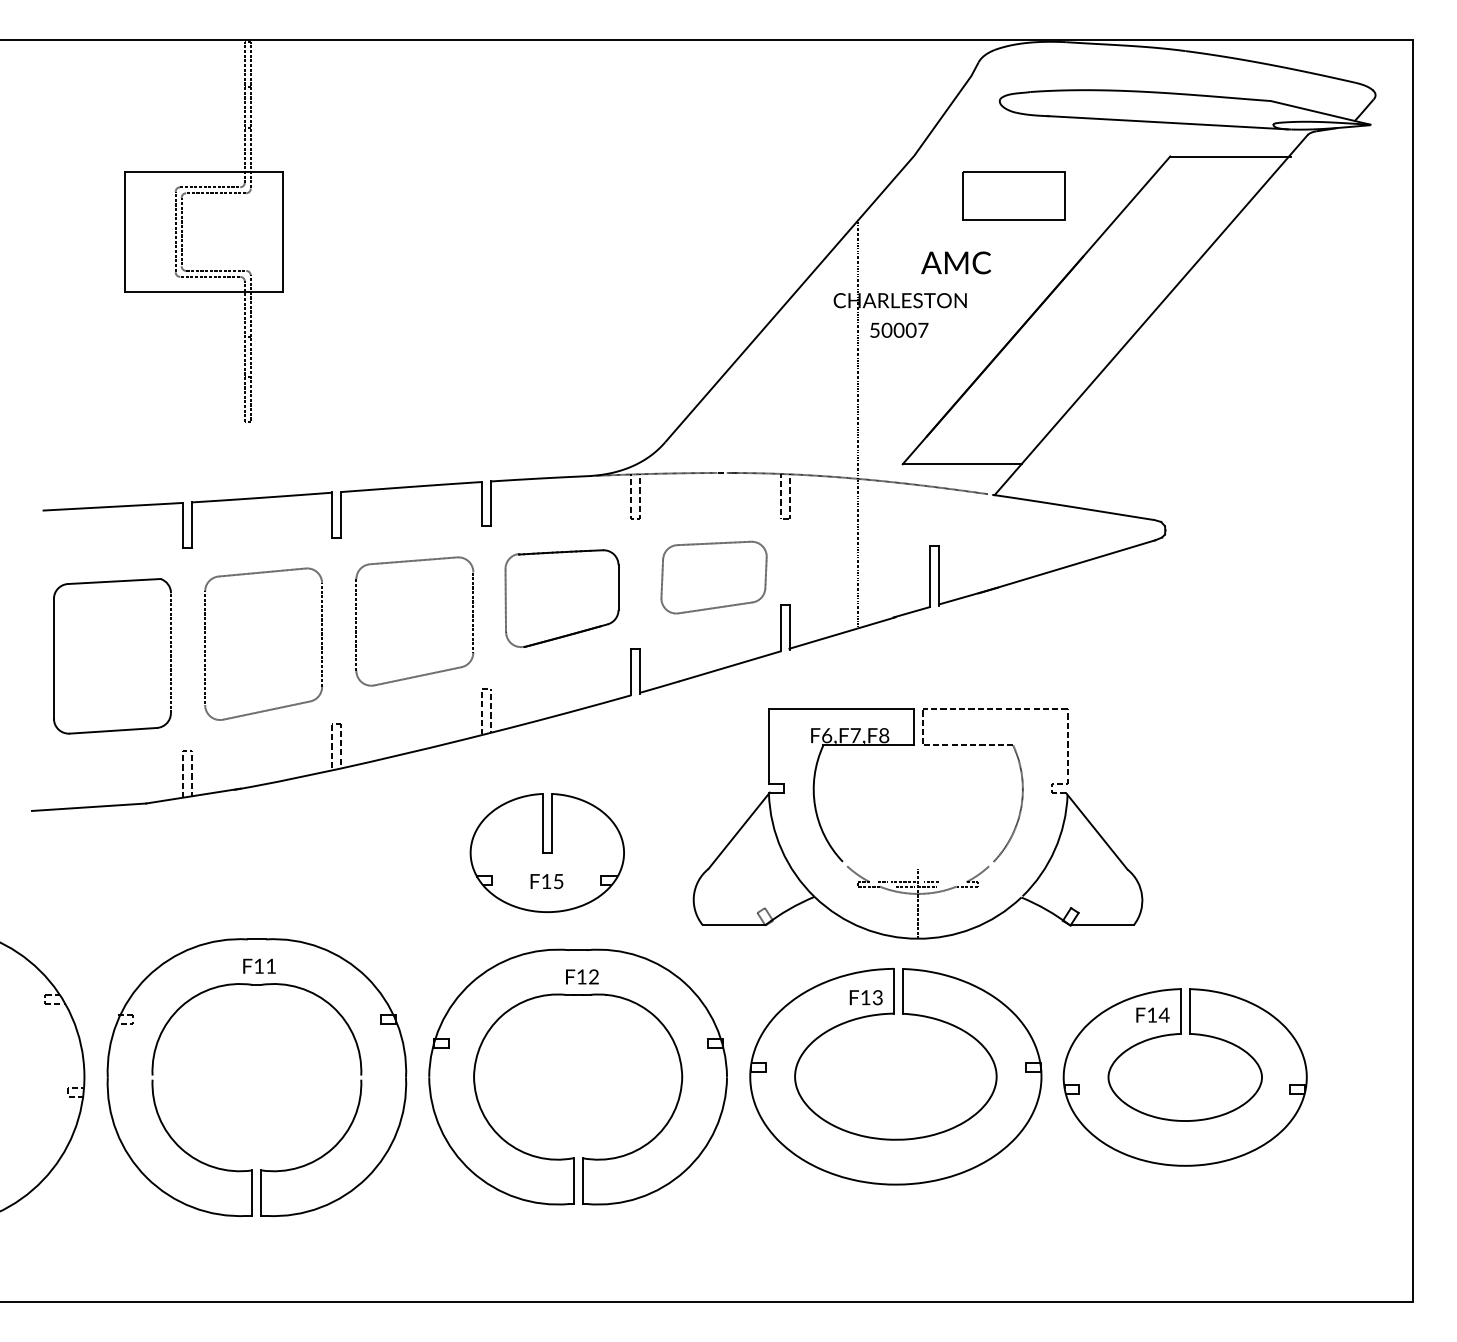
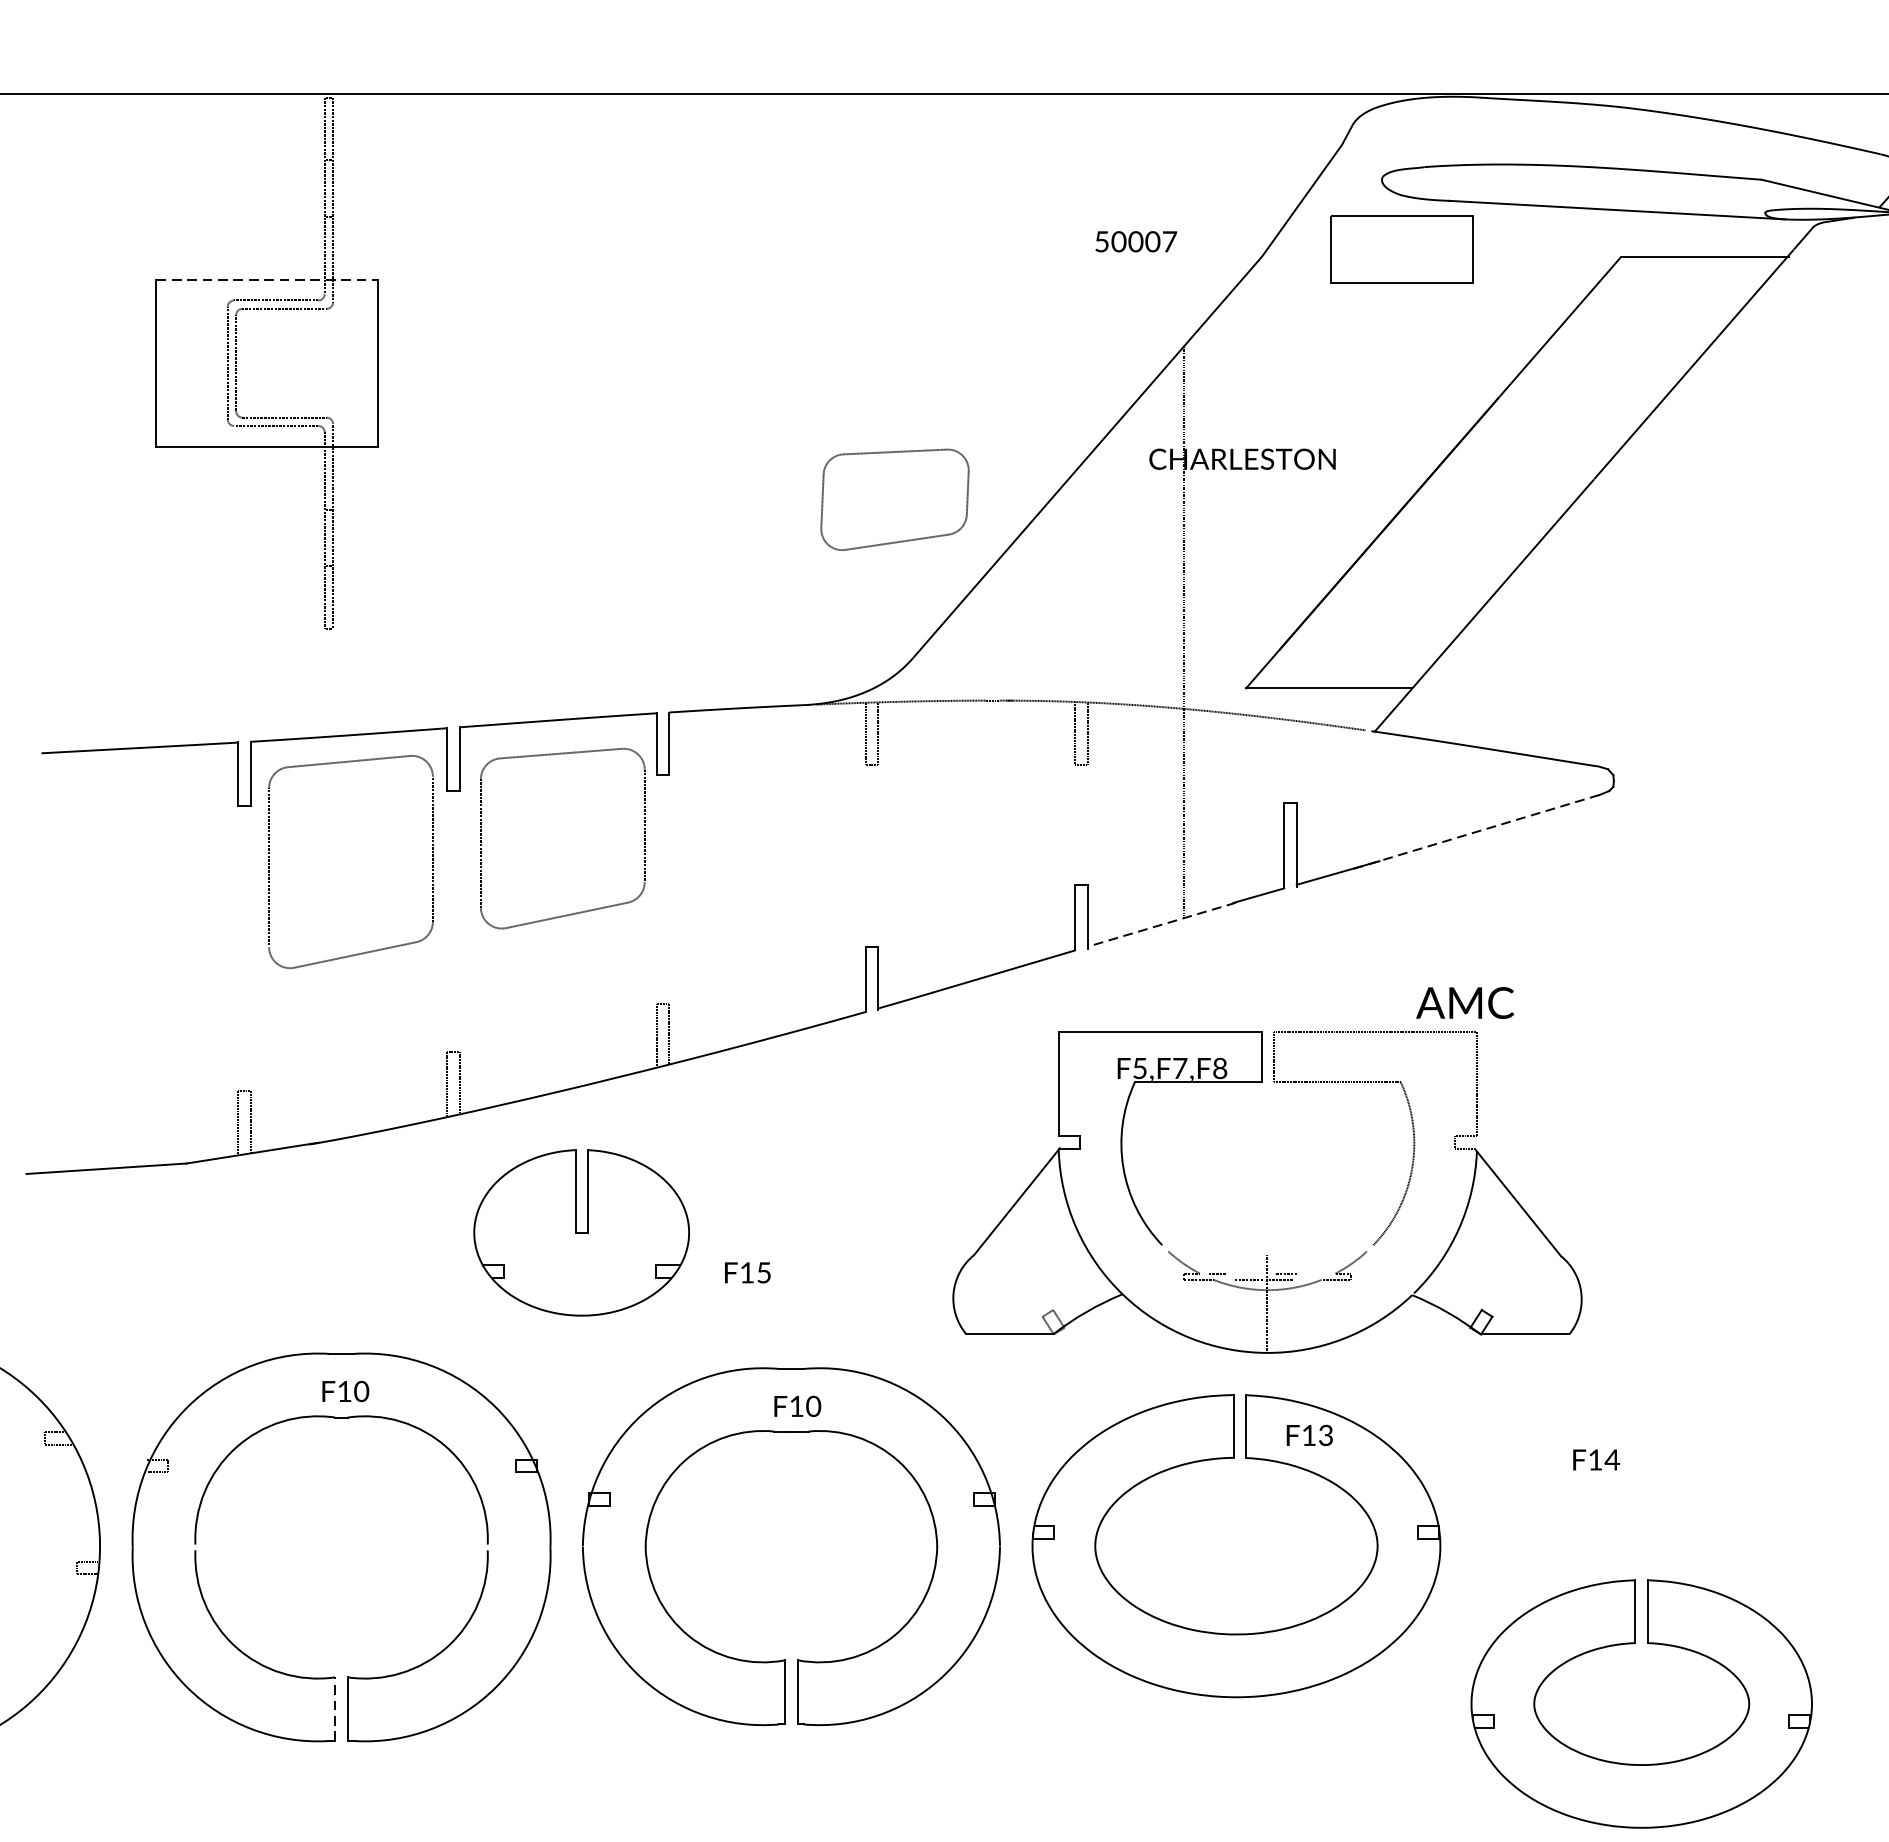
line: (204, 172) -> (268, 279), solid -> dashed
part: (1013, 195) -> (1401, 248), moved
text: (955, 262) -> (1464, 1002), moved
text: (899, 329) -> (1136, 240), moved
line: (1066, 566) -> (1475, 831), solid -> dashed
part: (713, 577) -> (894, 499), moved
part: (561, 598) -> (768, 876), removed
line: (842, 633) -> (1161, 925), solid -> dashed
part: (321, 643) -> (432, 861), moved
part: (54, 656) -> (58, 957), removed
part: (425, 673) -> (577, 911), moved
text: (827, 735) -> (1140, 1068), F6,F7,F8 -> F5,F7,F8
part: (546, 852) -> (580, 1232), moved
line: (902, 882) -> (1245, 1274), removed
text: (270, 965) -> (360, 1390), F11 -> F10
text: (593, 977) -> (812, 1407), F12 -> F10
text: (865, 997) -> (1308, 1435), moved
part: (1177, 1119) -> (1630, 1762), moved
line: (252, 1193) -> (335, 1709), solid -> dashed

